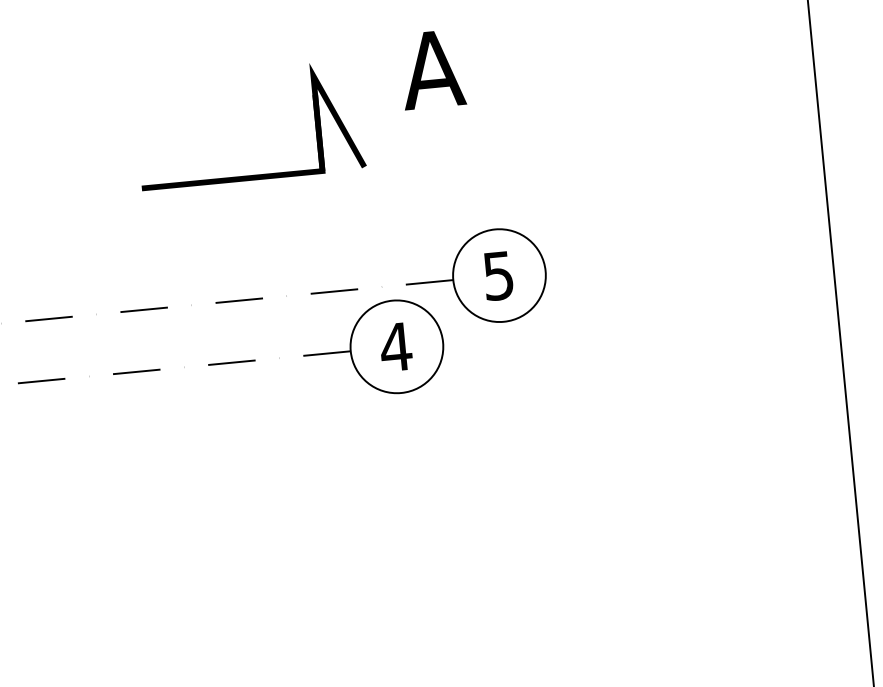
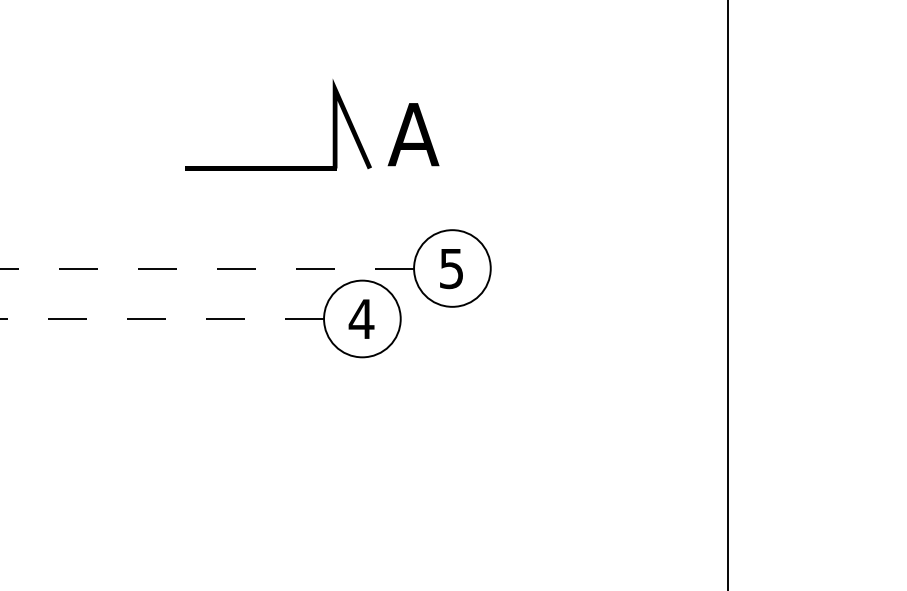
text: (432, 69) -> (413, 134), moved
part: (254, 175) -> (278, 166), moved

